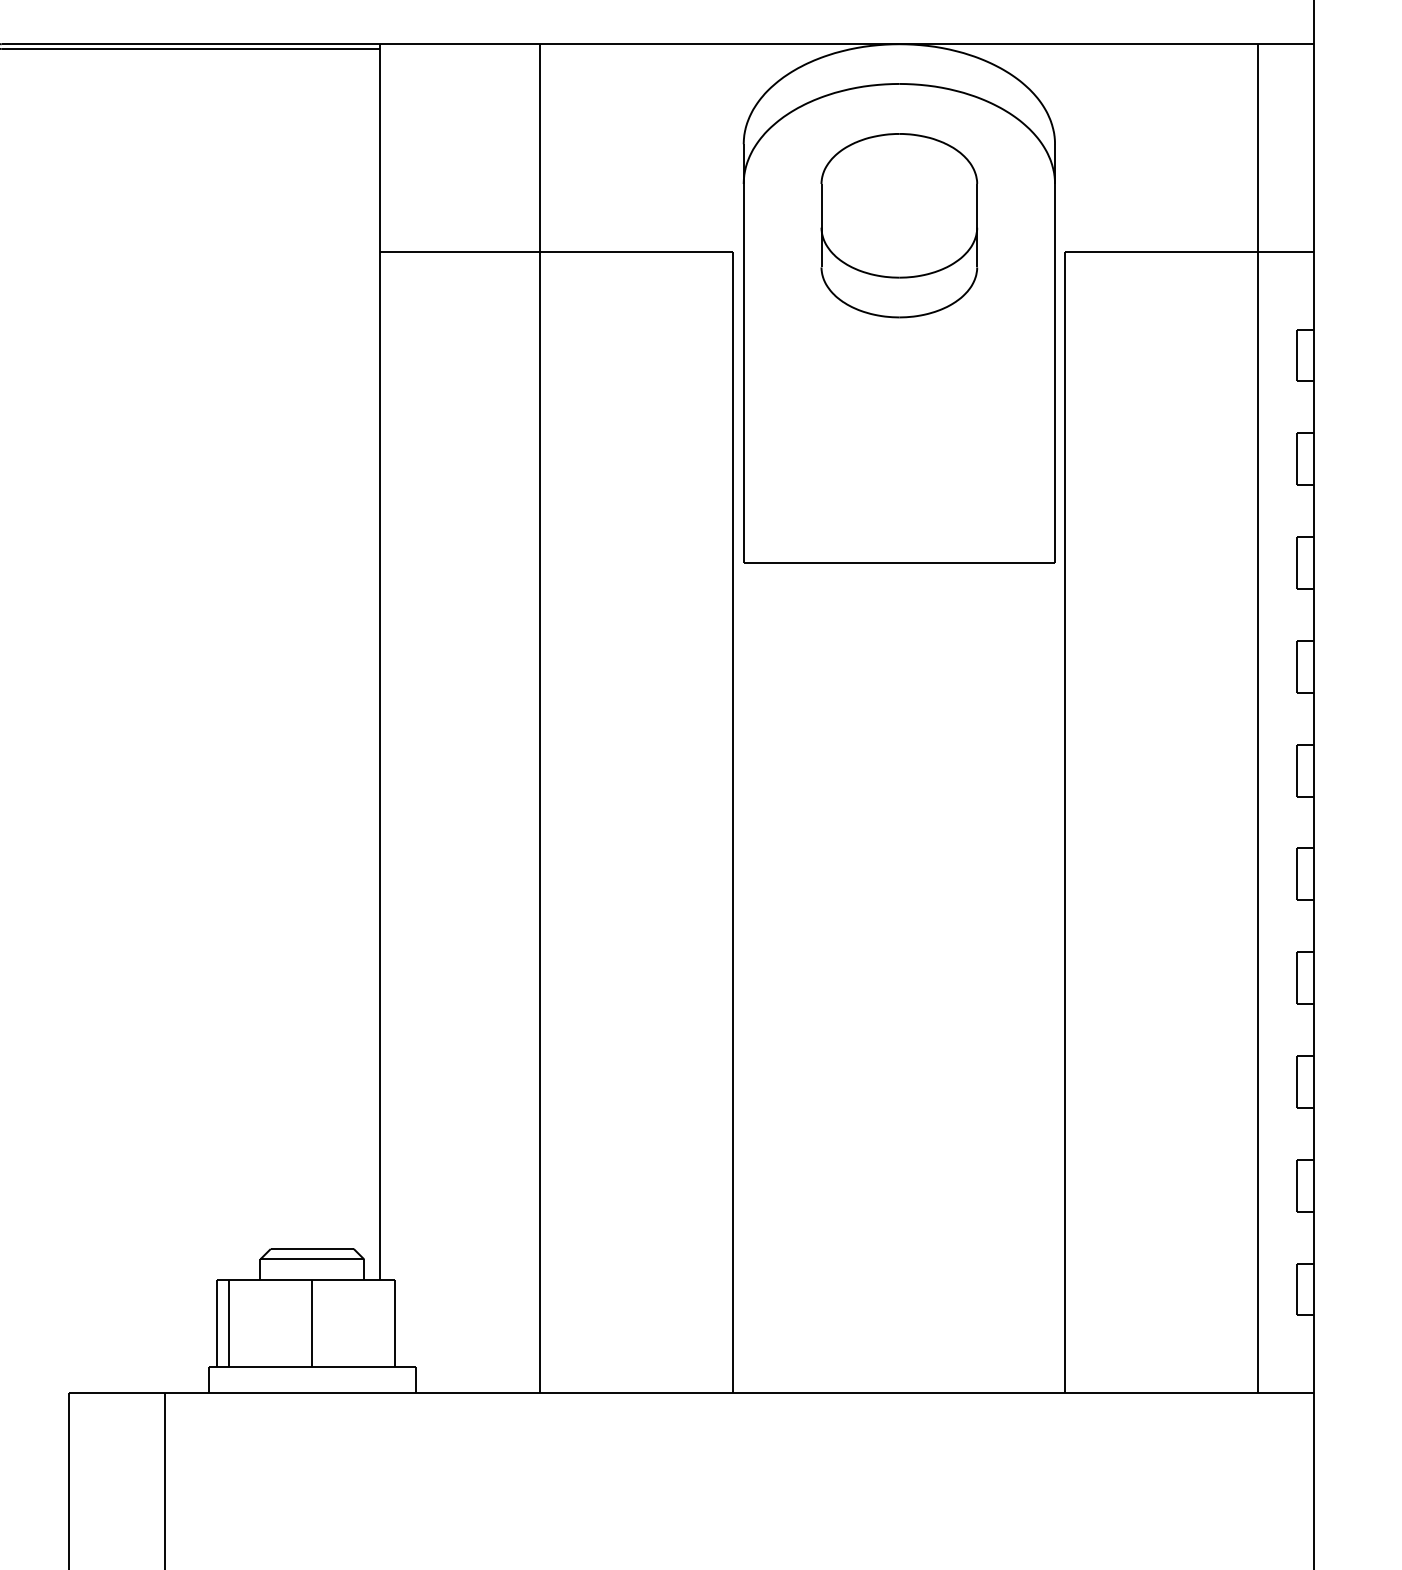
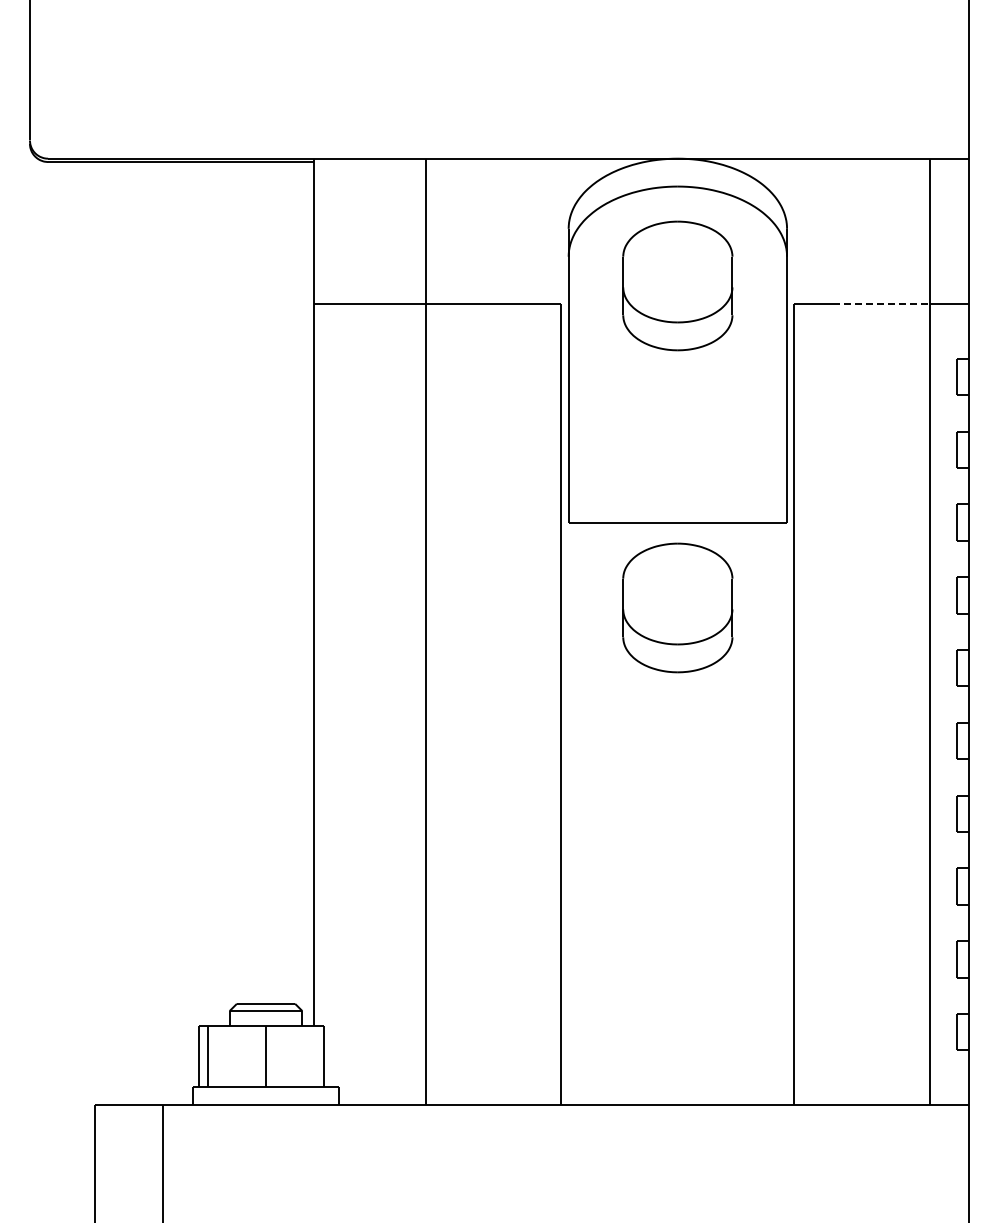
line: (1189, 252) -> (881, 304), solid -> dashed
part: (898, 684) -> (677, 607), added

